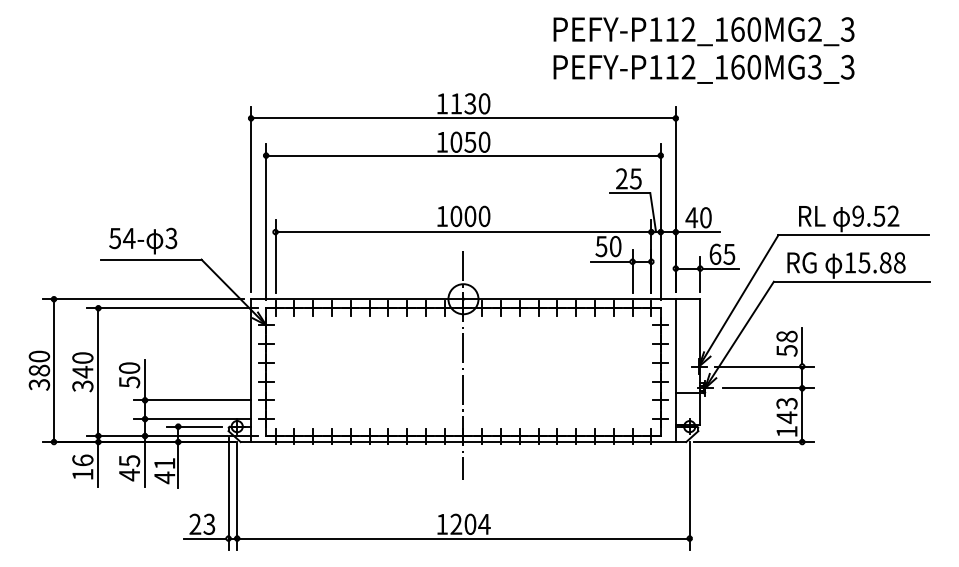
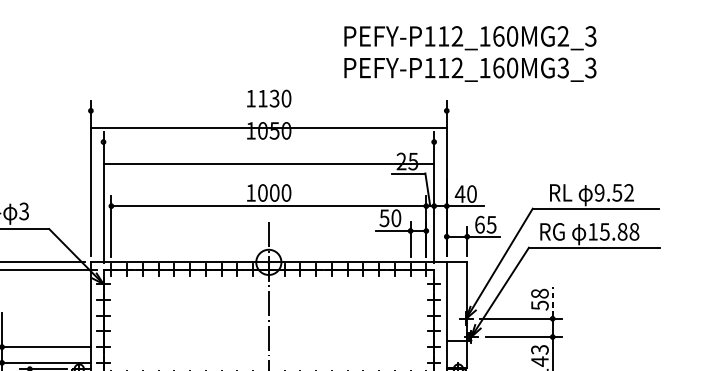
line: (463, 118) -> (268, 127), moved
line: (463, 155) -> (268, 163), moved
line: (802, 345) -> (552, 301), solid -> dashed

